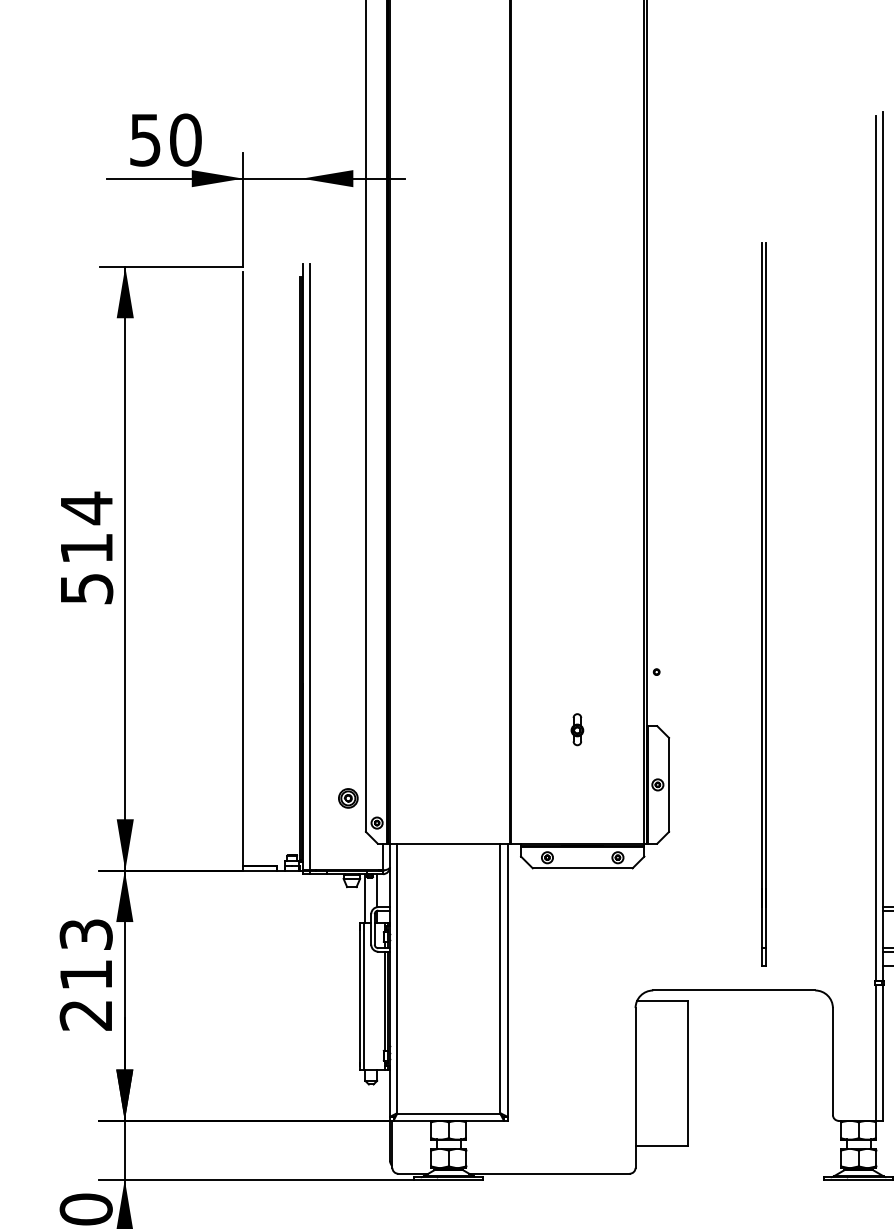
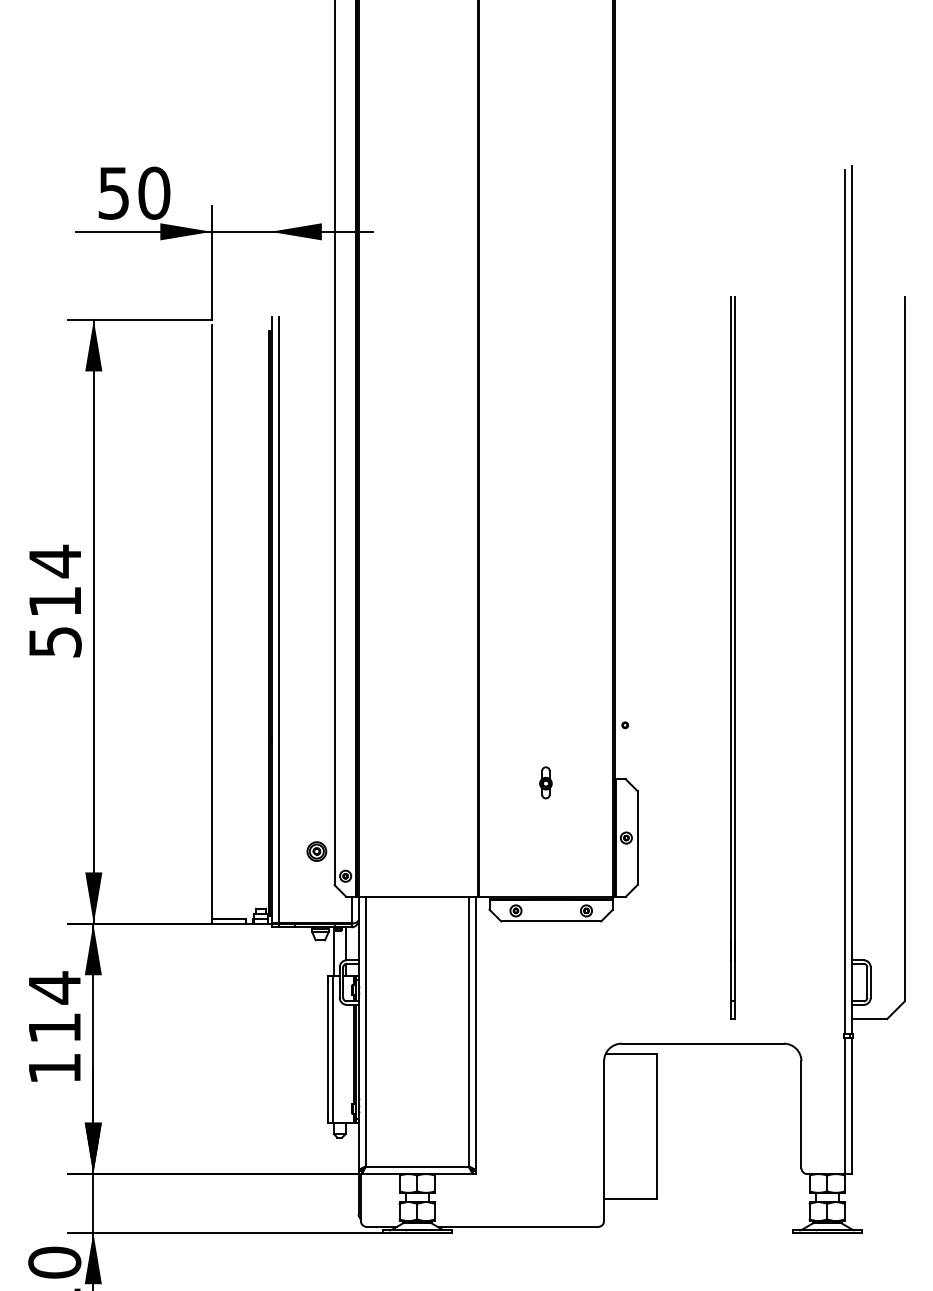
text: (85, 974) -> (54, 1027), 213 -> 114

